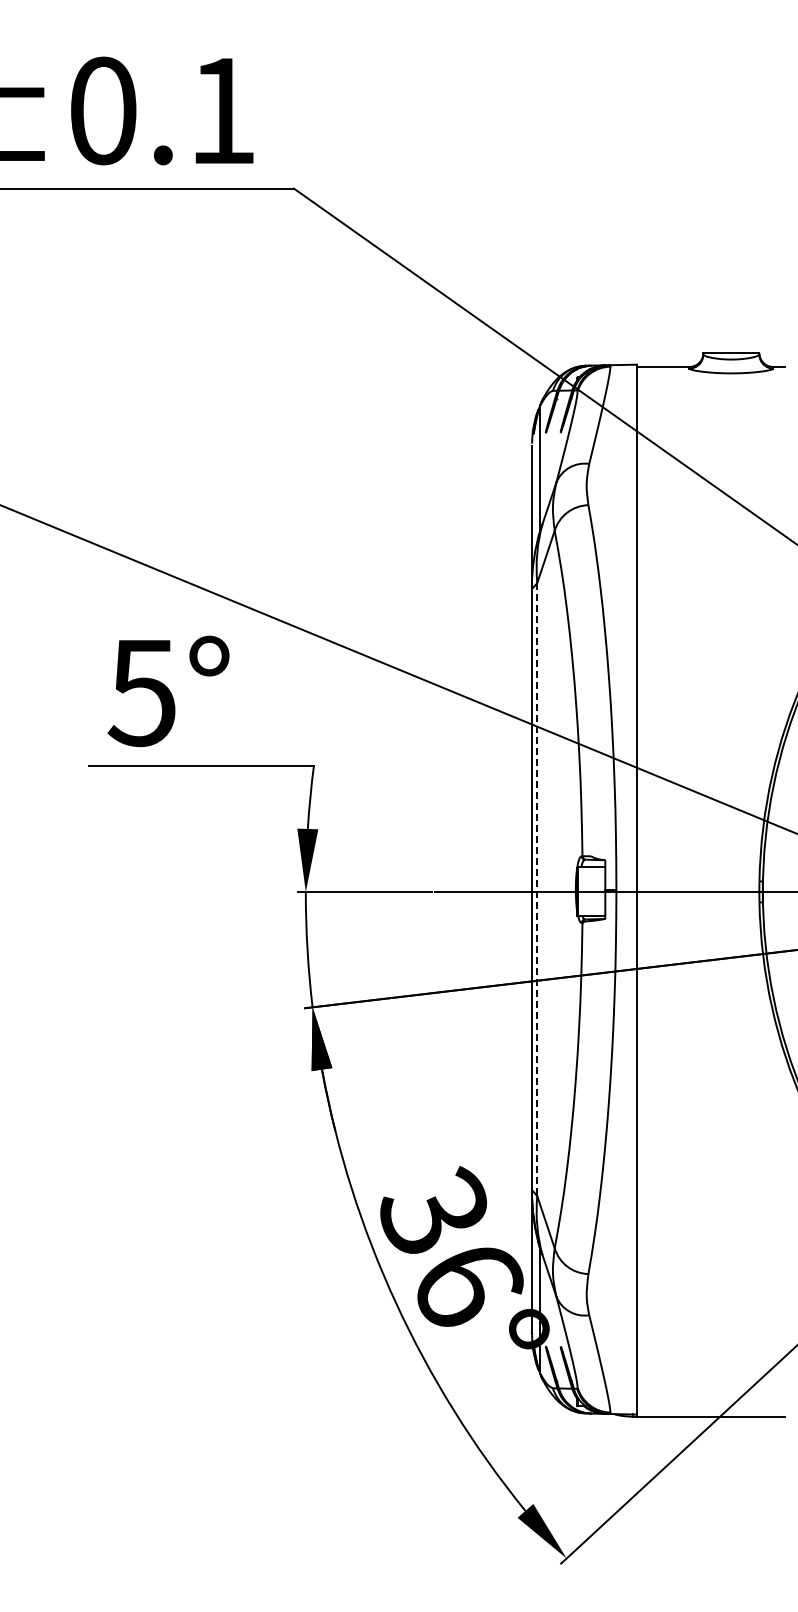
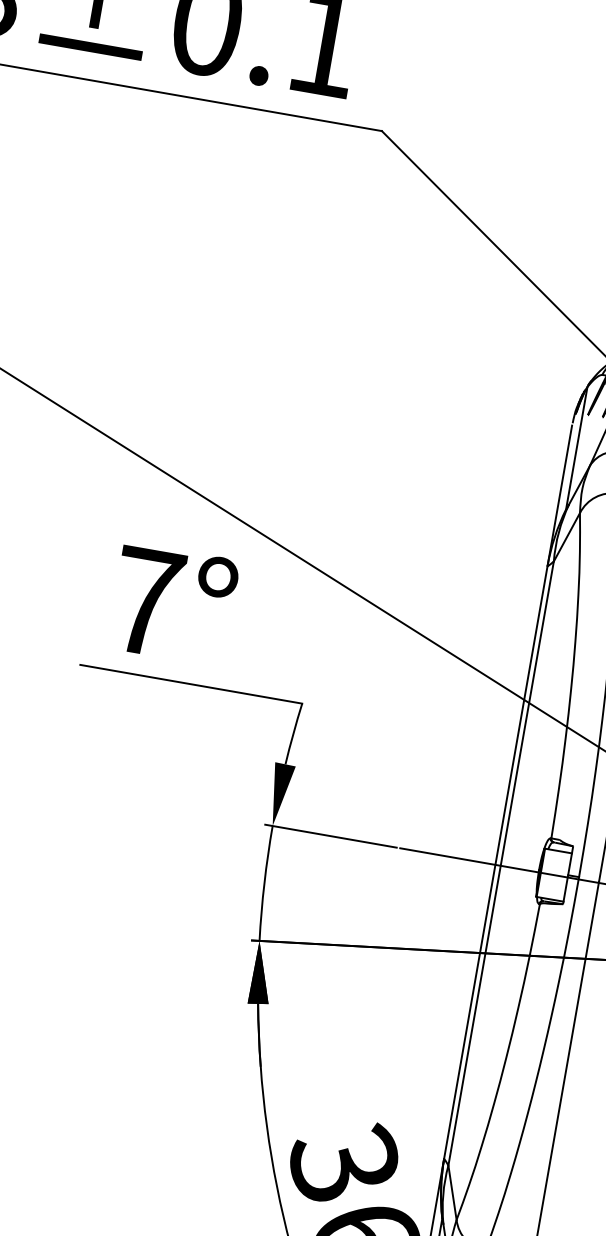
text: (141, 693) -> (144, 602), 5° -> 7°
line: (537, 889) -> (501, 863), dashed -> solid

